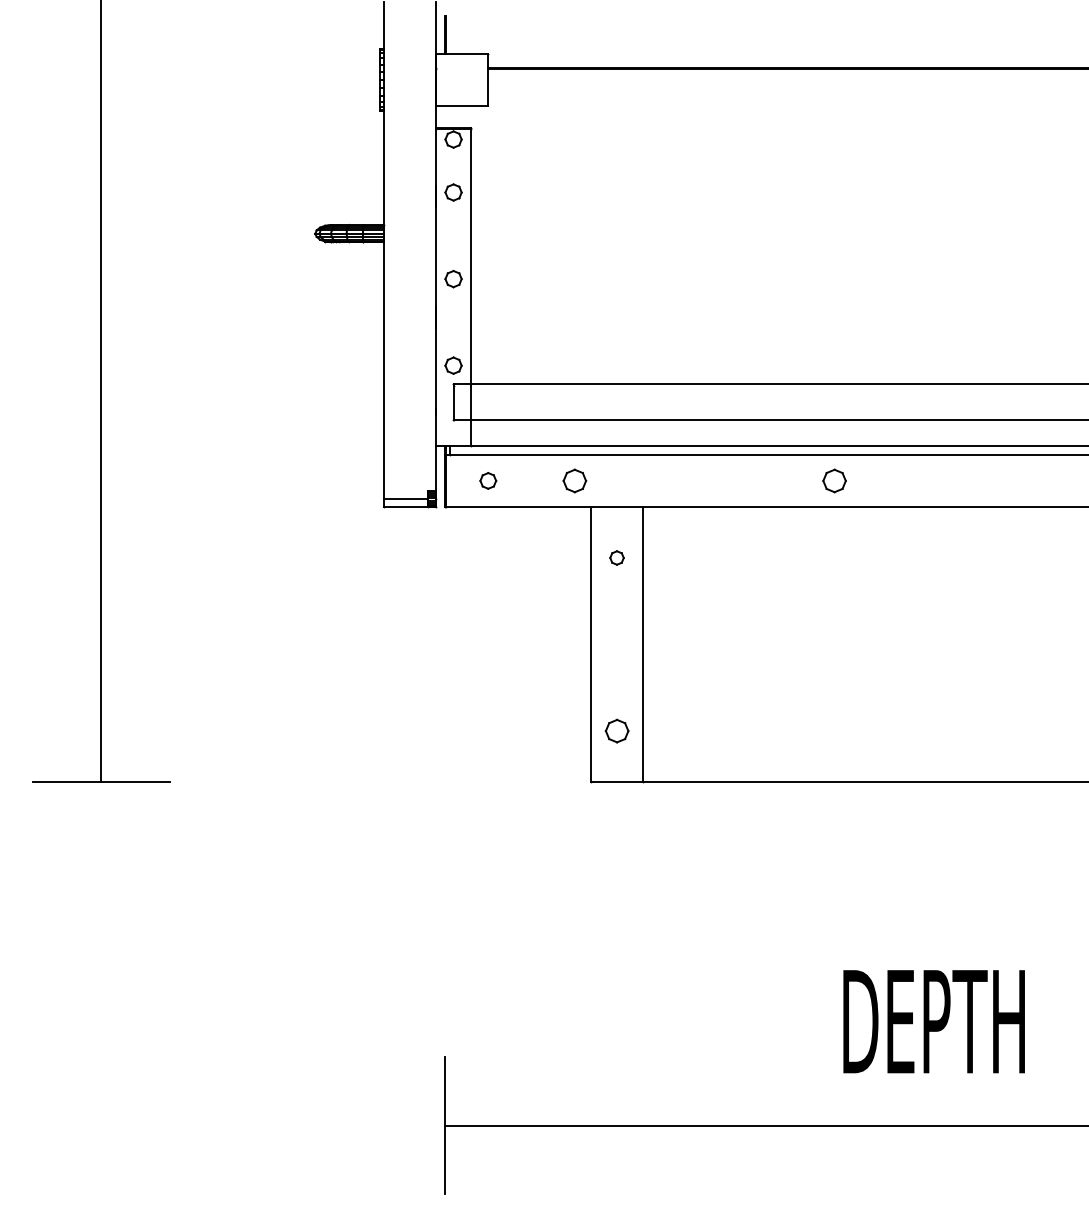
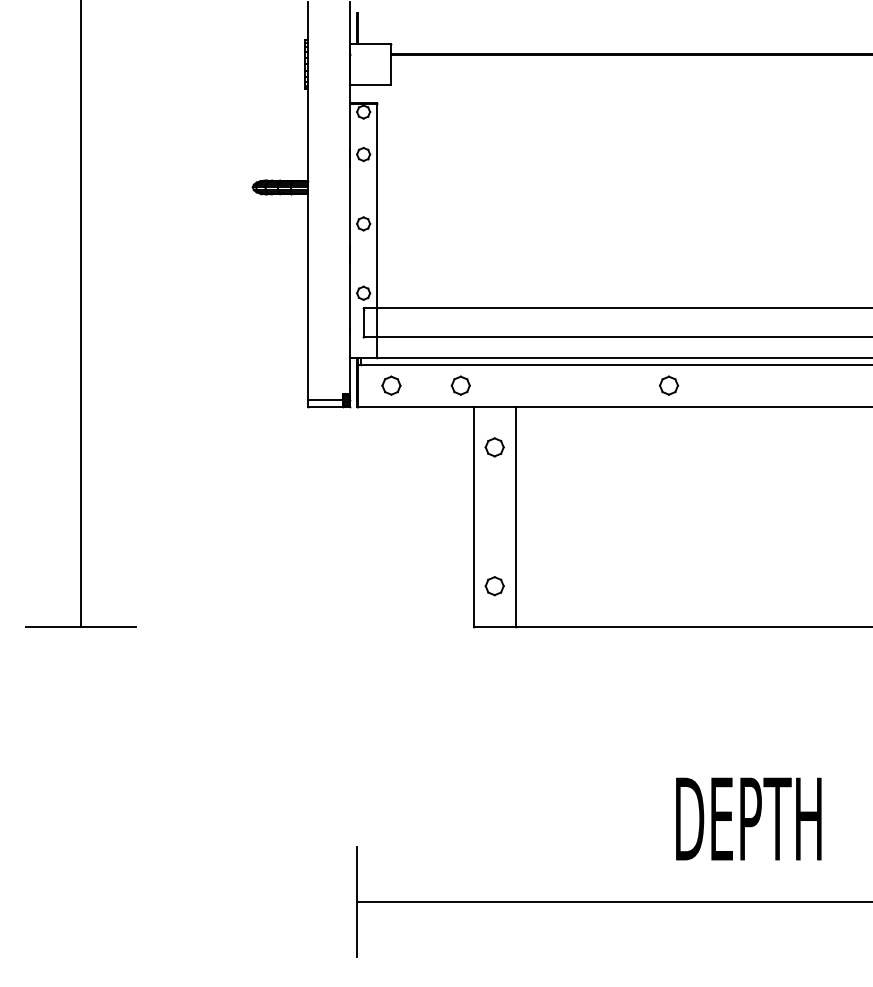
part: (488, 480) -> (391, 385), size x1.43
part: (616, 558) -> (494, 447), size x1.67

